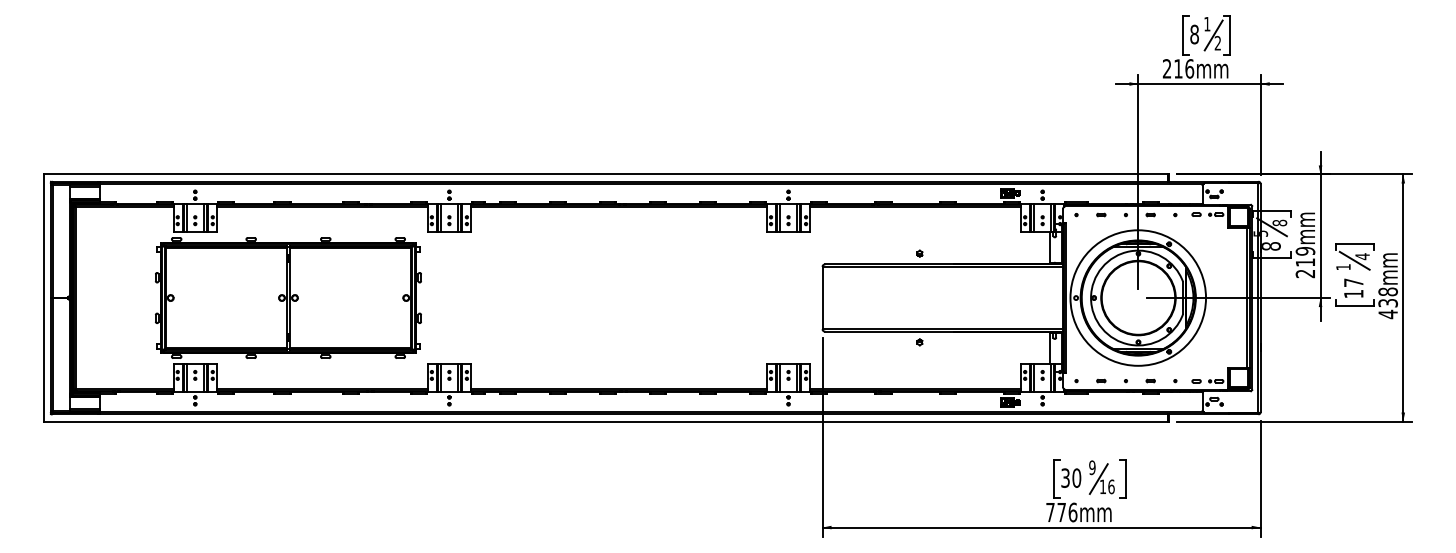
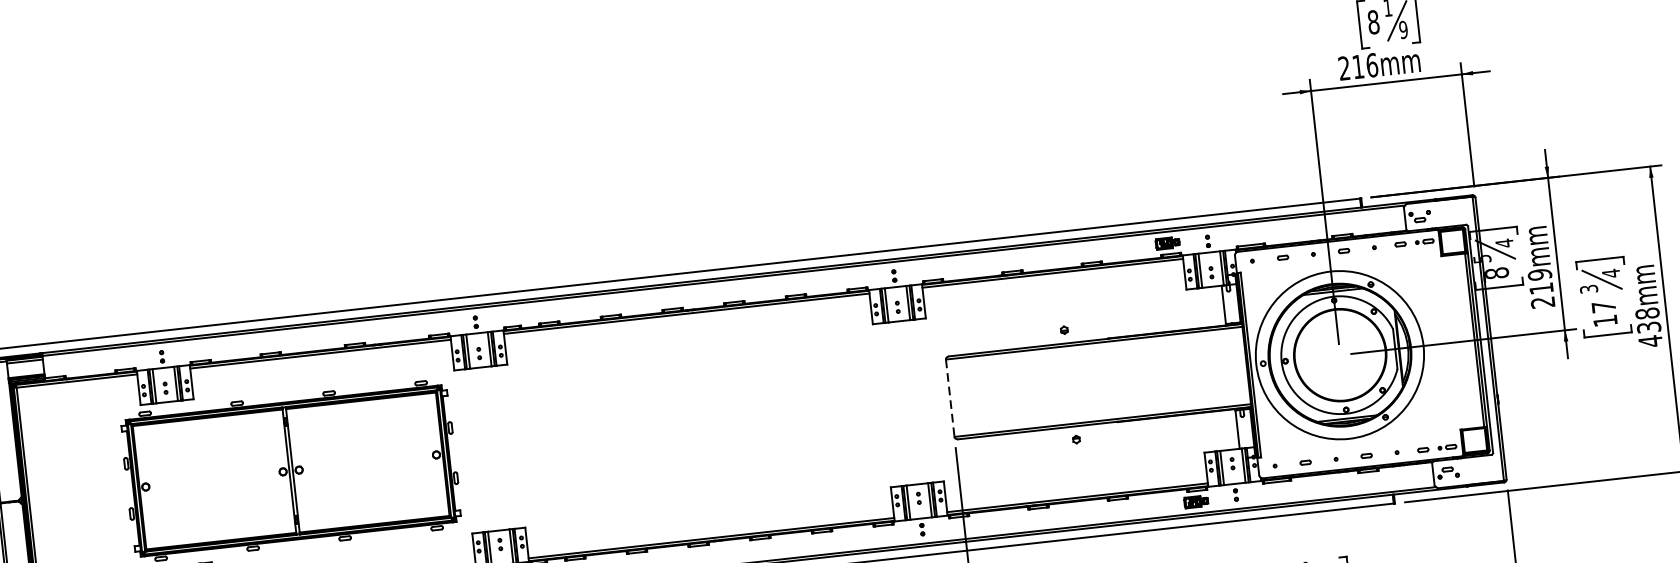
text: (1217, 43) -> (1403, 30), 2 -> 9
text: (1279, 222) -> (1503, 242), 8 -> 4
text: (1343, 267) -> (1589, 289), 1 -> 3
line: (822, 298) -> (950, 398), solid -> dashed

